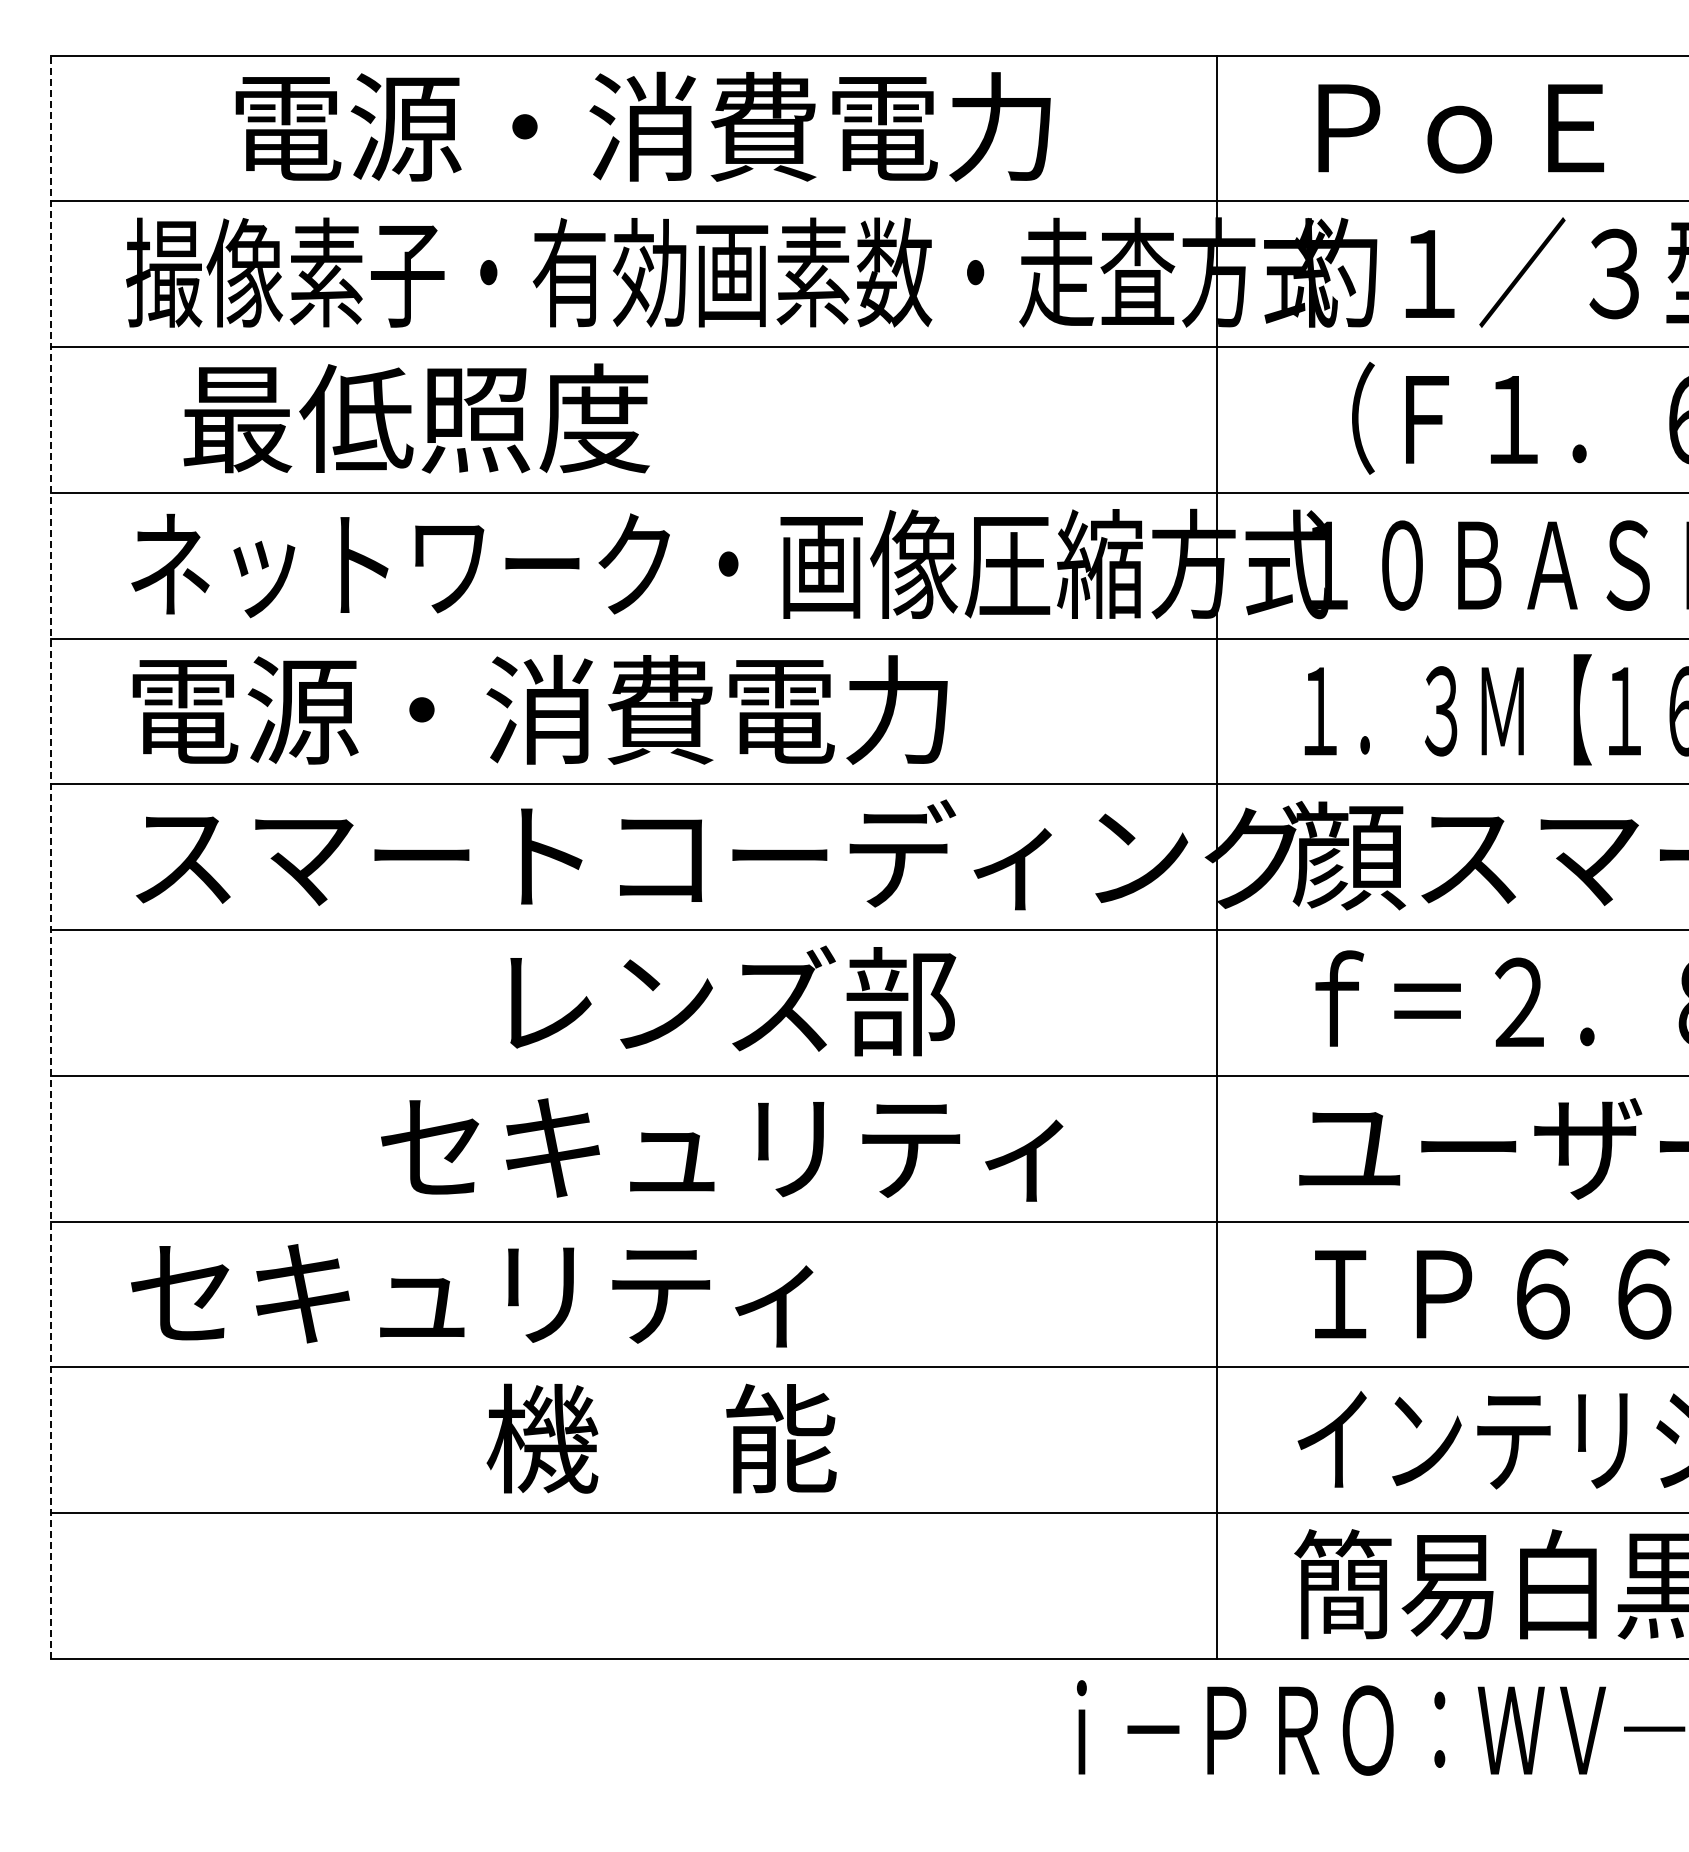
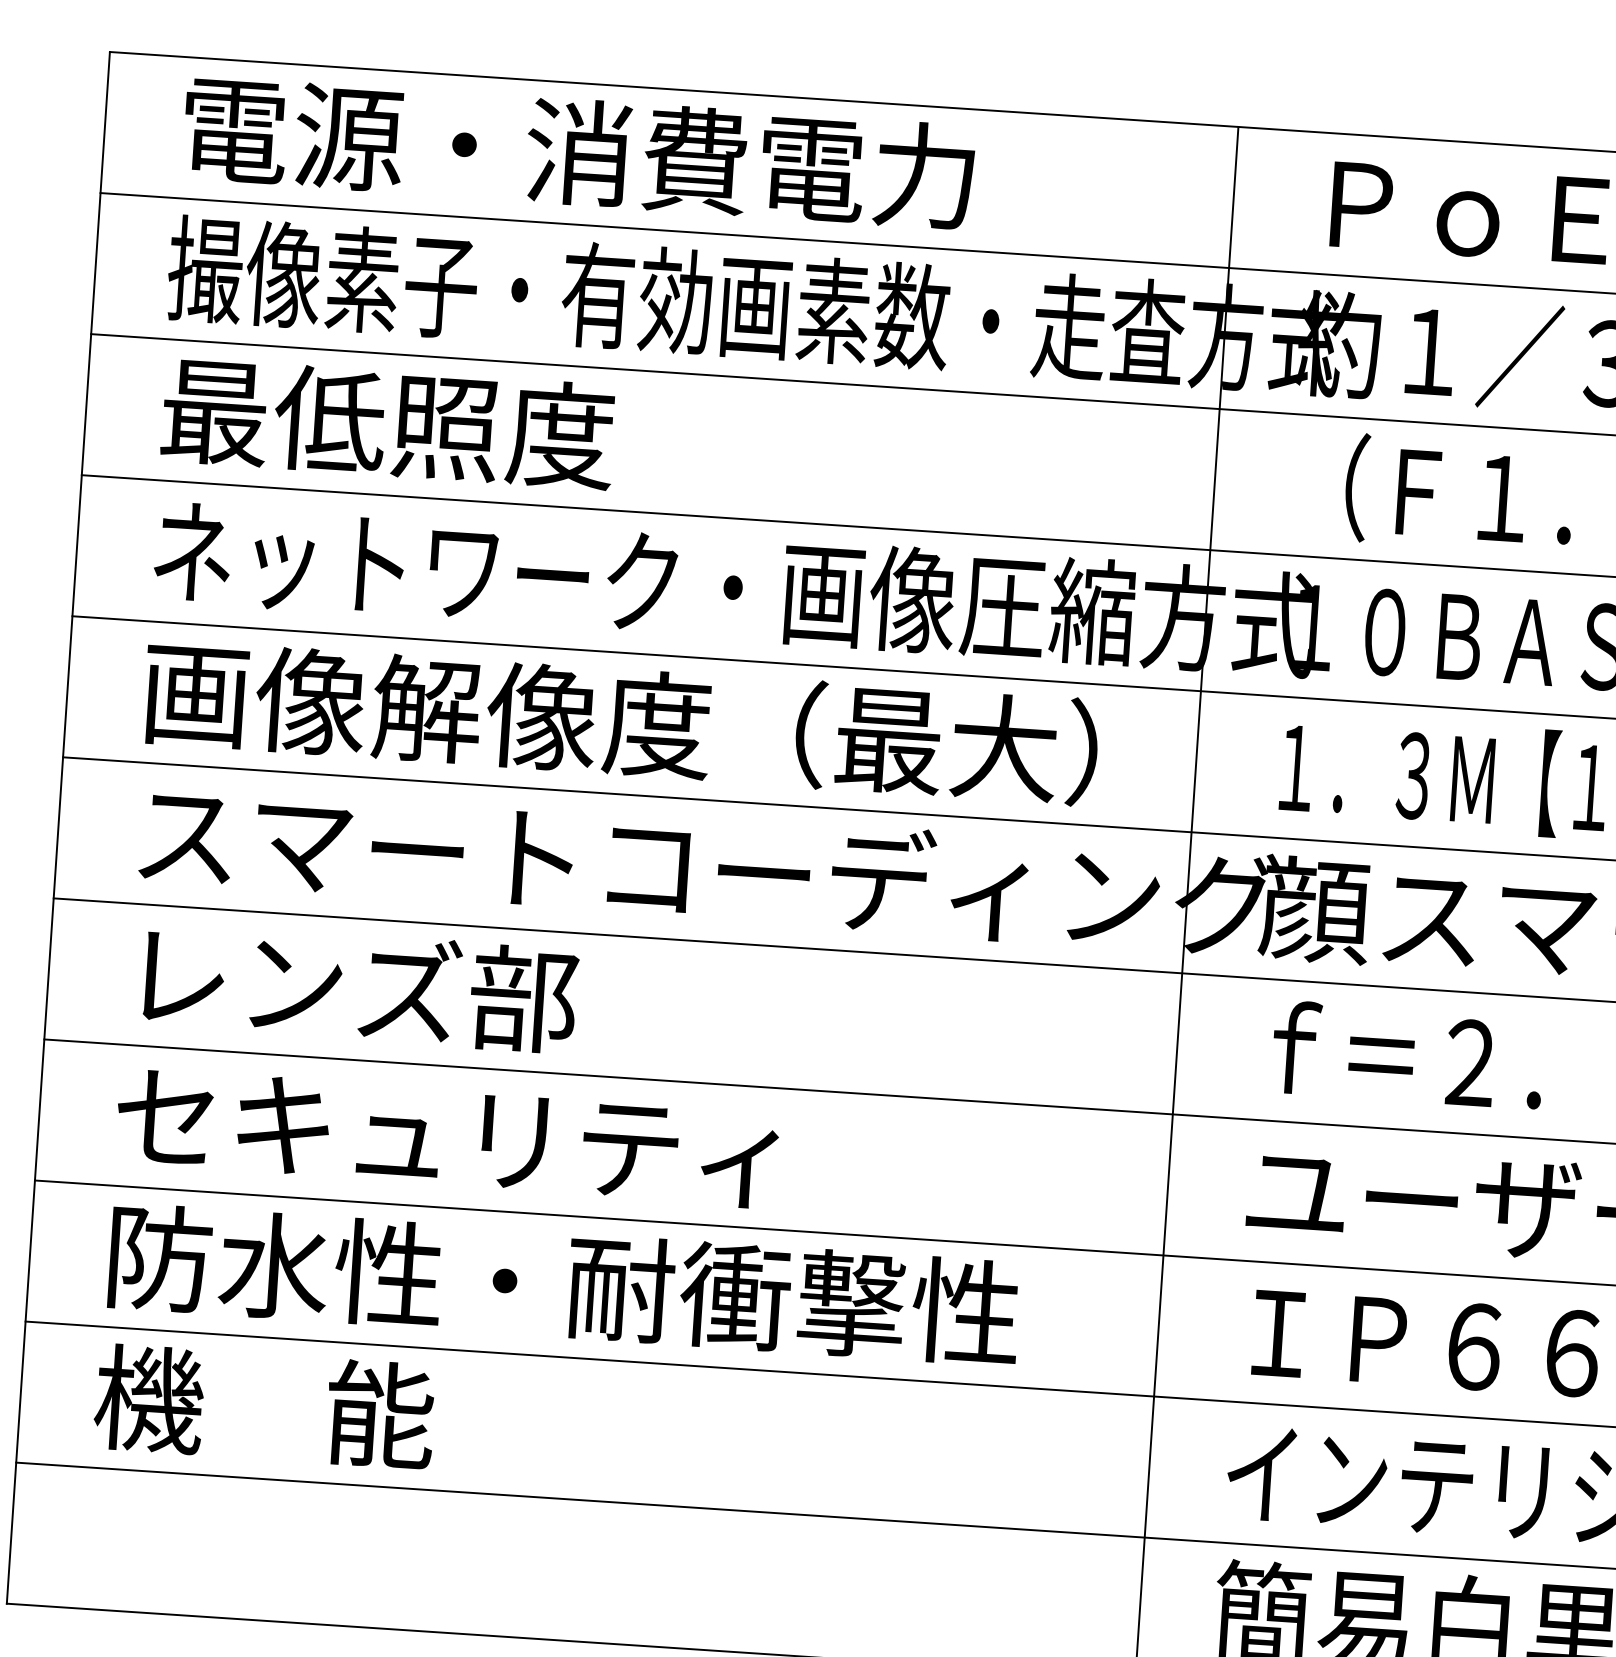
text: (642, 126) -> (578, 152), moved
text: (416, 418) -> (388, 423), moved
text: (622, 709) -> (621, 721), 電源・消費電力 -> 画像解像度（最大）
line: (50, 857) -> (58, 828), dashed -> solid
text: (733, 1000) -> (361, 987), moved
text: (722, 1149) -> (447, 1137), moved
text: (601, 1292) -> (563, 1284), セキュリティ -> 防水性・耐衝撃性
text: (661, 1438) -> (264, 1406), moved

